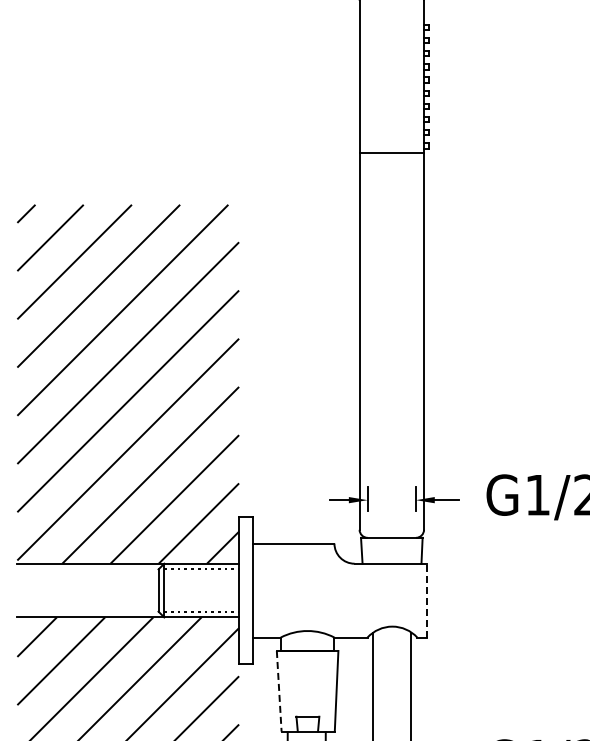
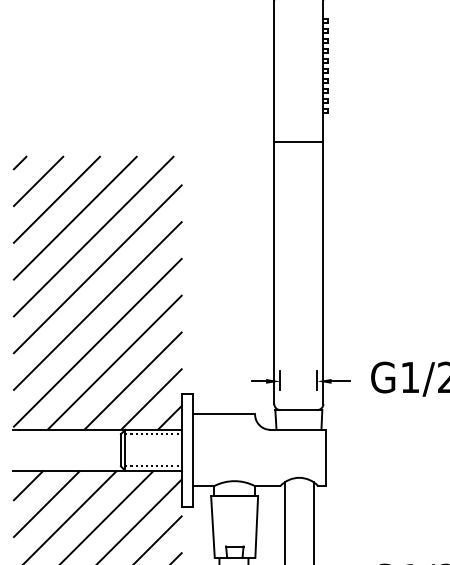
line: (391, 153) -> (298, 142), moved
line: (427, 600) -> (326, 457), dashed -> solid
line: (279, 691) -> (213, 527), dashed -> solid

